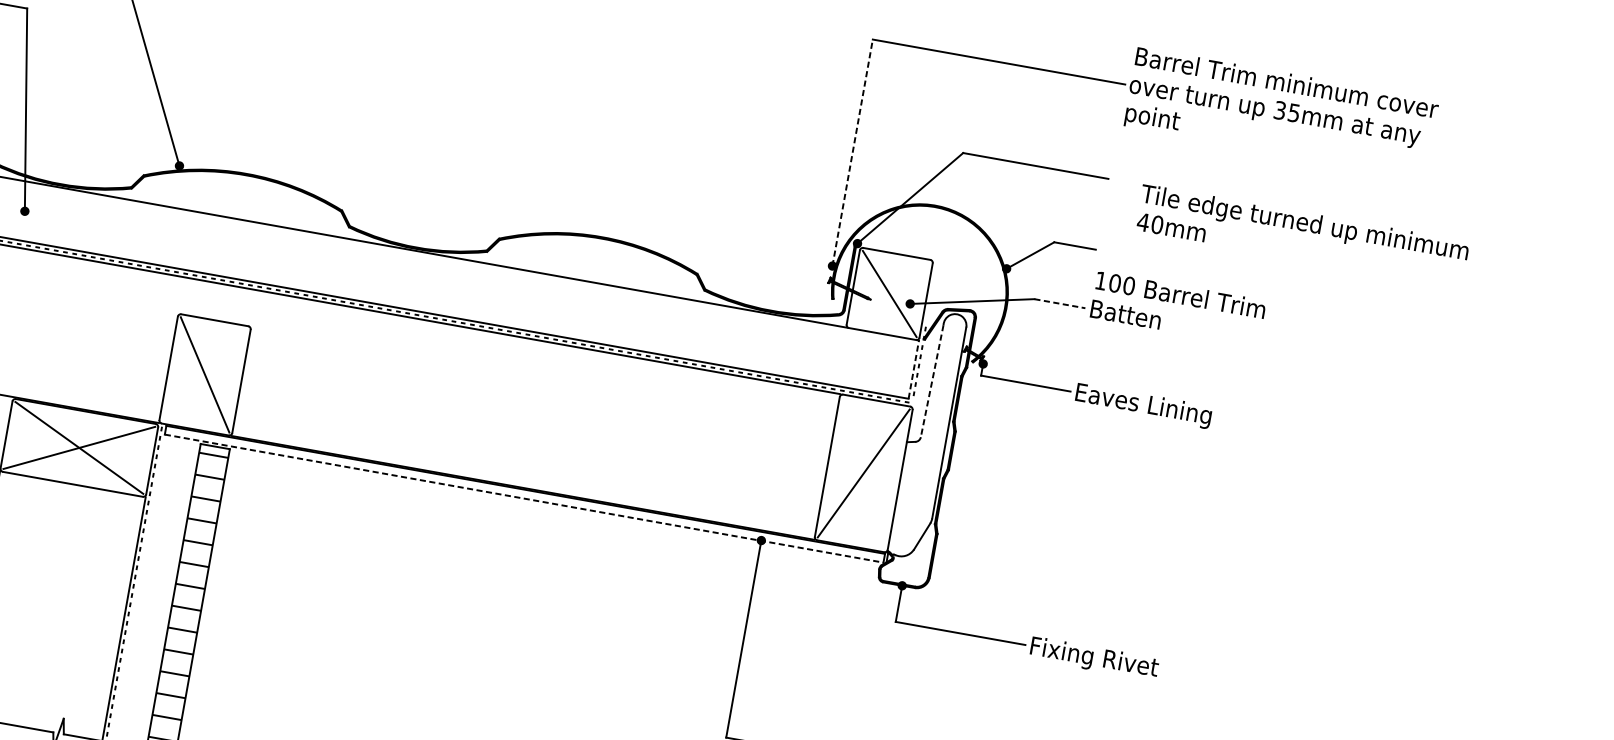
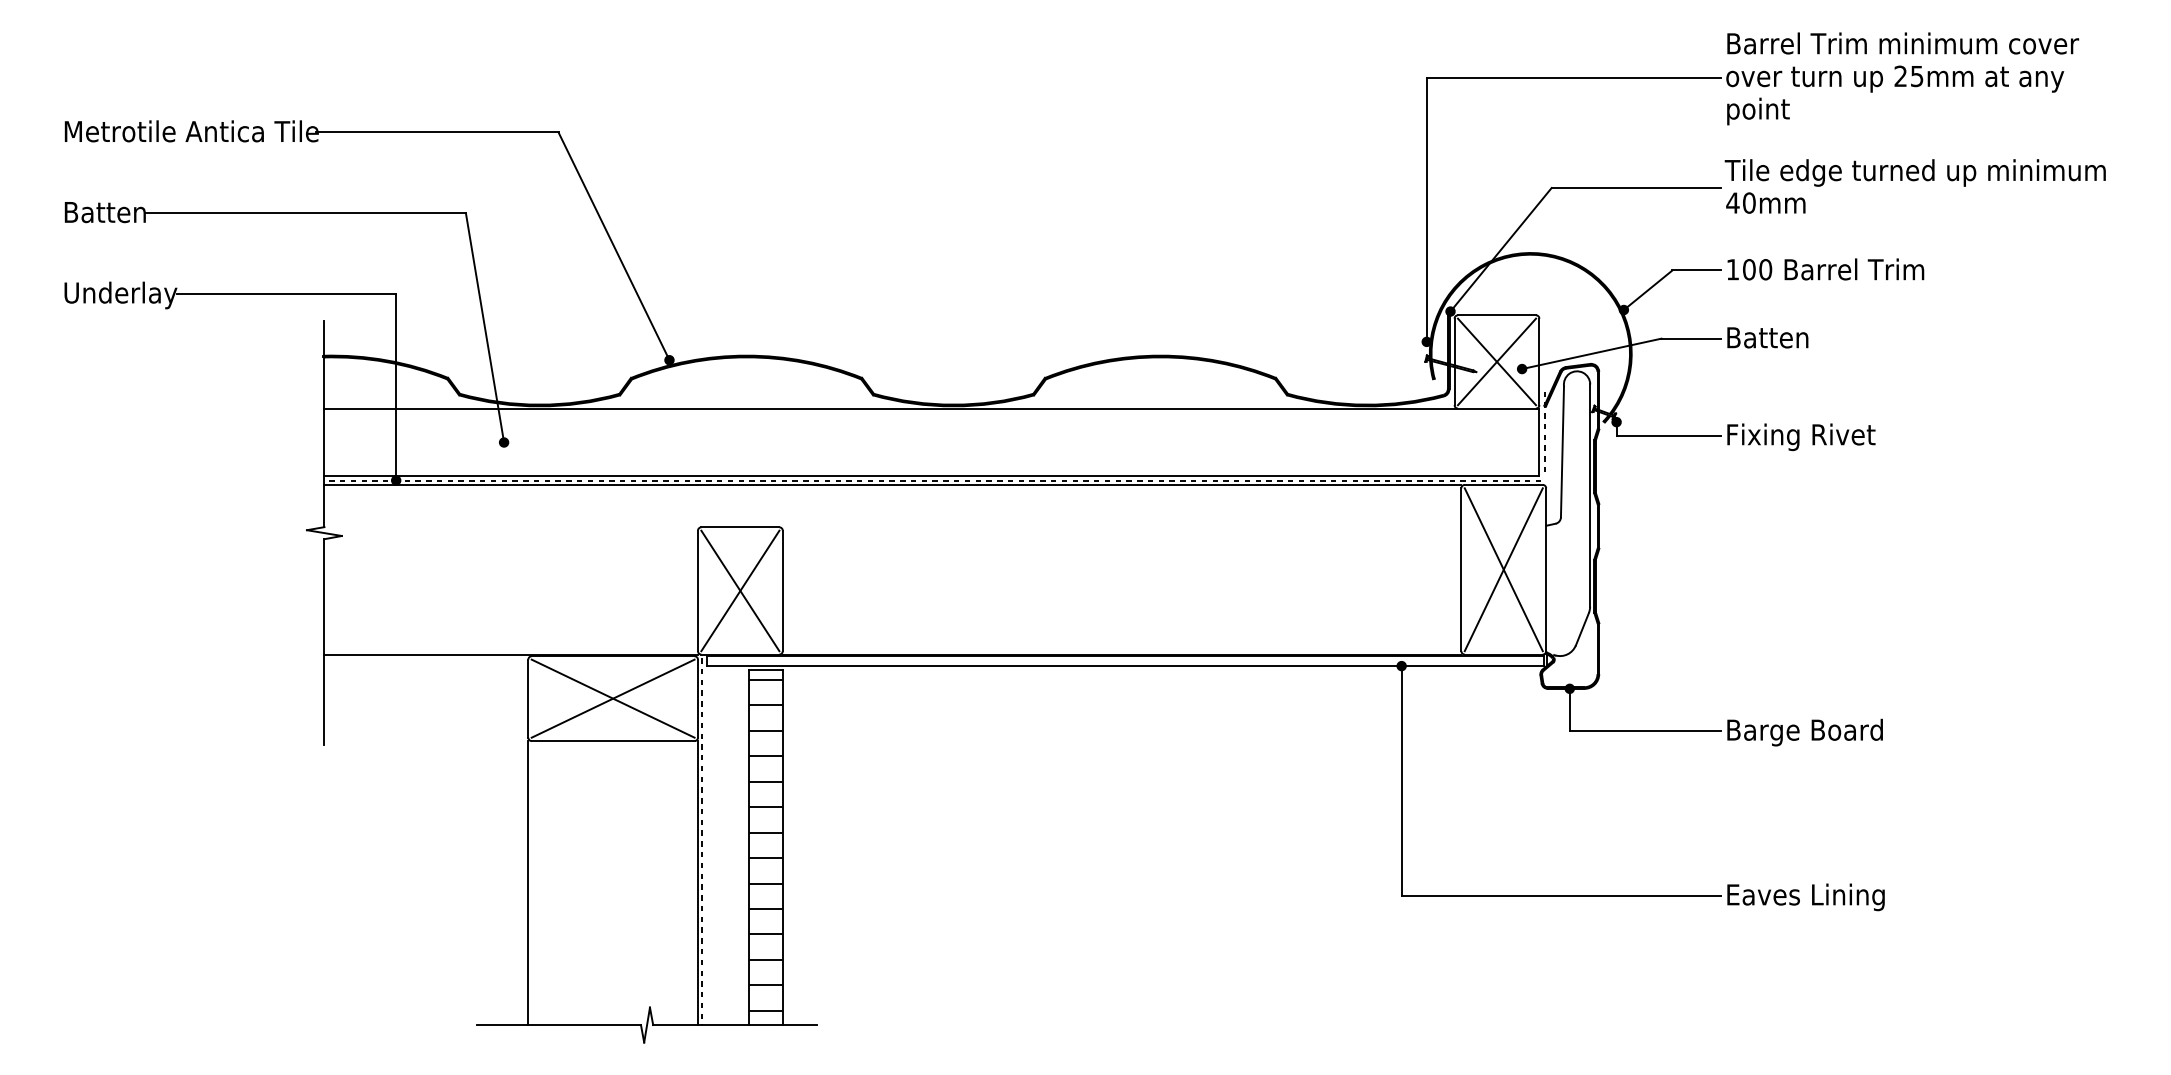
text: (1279, 110) -> (1900, 76), 35mm -> 25mm
line: (852, 153) -> (1426, 210), dashed -> solid
text: (1301, 235) -> (1914, 186), moved
line: (889, 293) -> (1496, 361), added
text: (1180, 294) -> (1825, 269), moved
line: (1060, 303) -> (1691, 338), dashed -> solid
line: (913, 369) -> (1539, 442), dashed -> solid
line: (205, 374) -> (740, 590), added
line: (932, 381) -> (1562, 452), dashed -> solid
text: (1144, 406) -> (1807, 437), Eaves Lining -> Fixing Rivet
line: (863, 473) -> (1503, 569), added
line: (524, 498) -> (1125, 666), dashed -> solid
text: (1098, 659) -> (1806, 732), Fixing Rivet -> Barge Board

